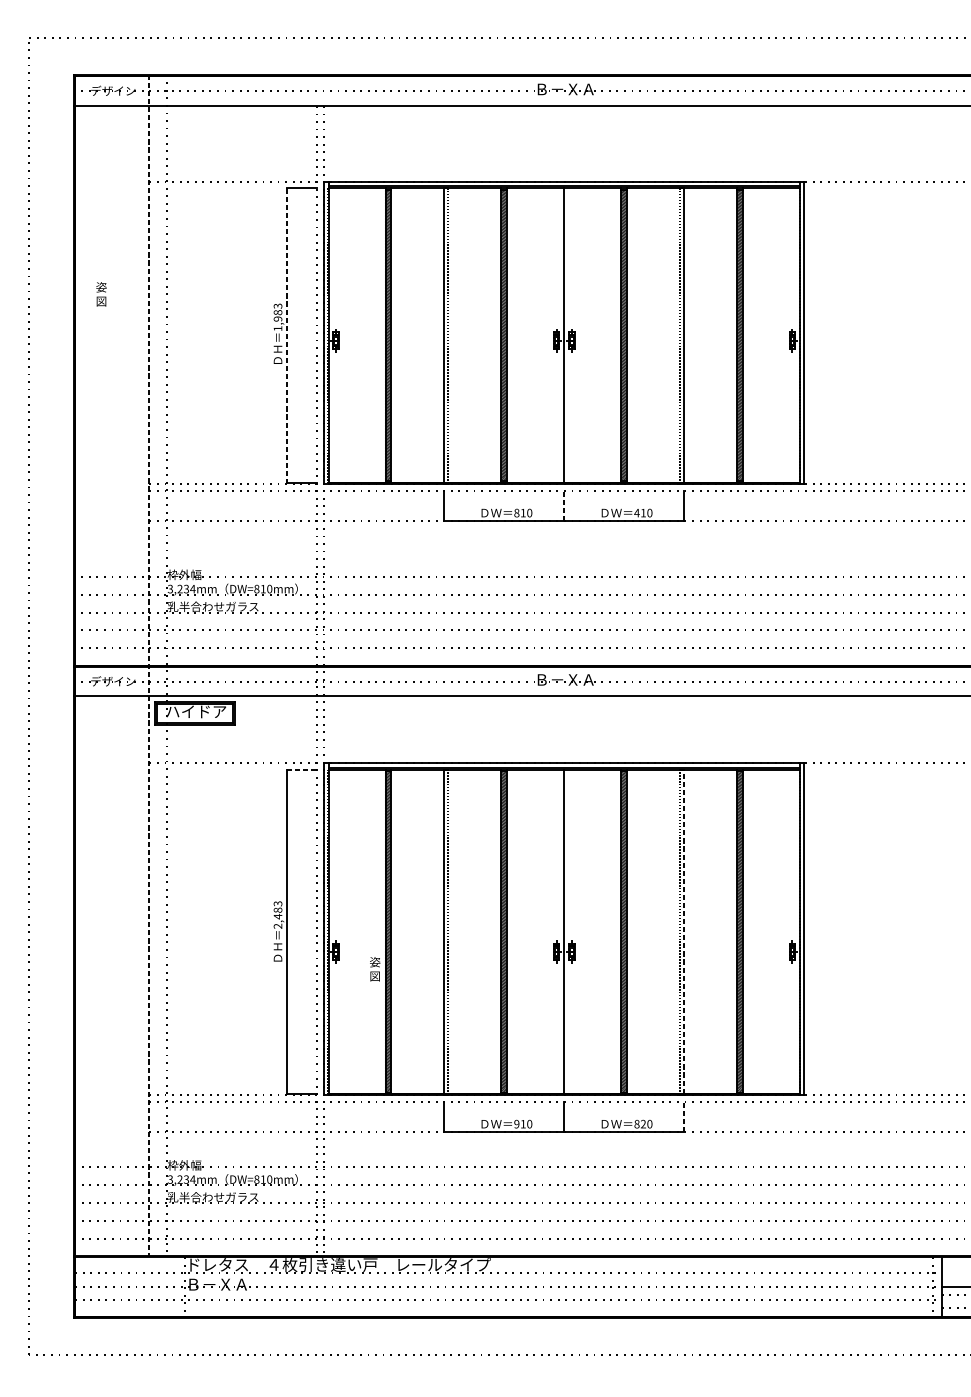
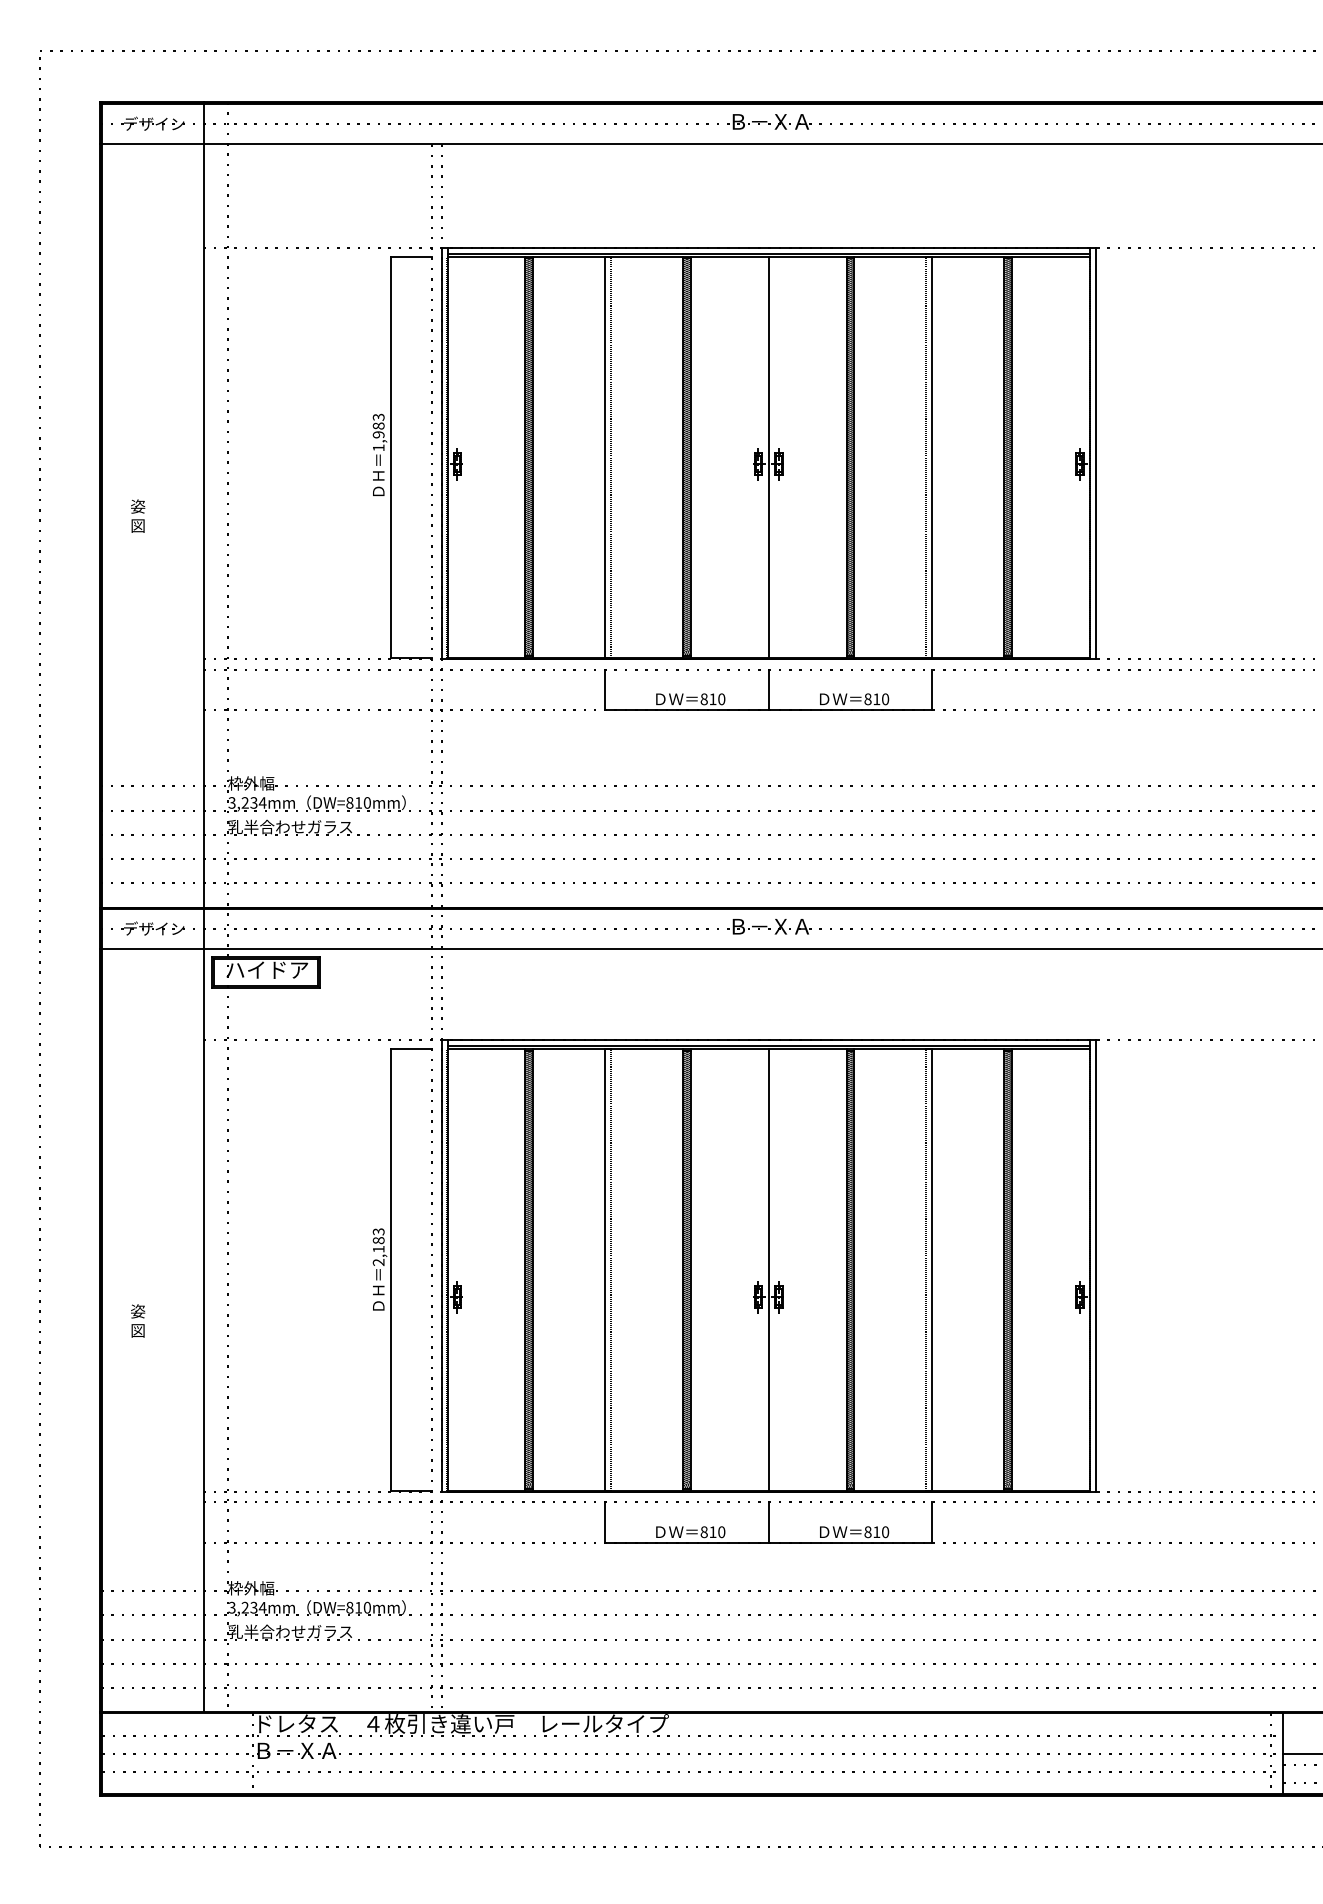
text: (101, 293) -> (138, 515), moved
line: (287, 335) -> (391, 457), dashed -> solid
line: (564, 505) -> (768, 689), dashed -> solid
text: (636, 513) -> (867, 699), 410 -> 810
line: (149, 665) -> (203, 907), dashed -> solid
line: (302, 770) -> (411, 1049), dashed -> solid
text: (277, 916) -> (378, 1249), 2,483 -> 2,183
line: (684, 931) -> (932, 1269), dashed -> solid
text: (375, 968) -> (138, 1320), moved
line: (684, 1117) -> (932, 1522), dashed -> solid
text: (516, 1123) -> (703, 1531), 910 -> 810
text: (643, 1123) -> (876, 1531), 820 -> 810

